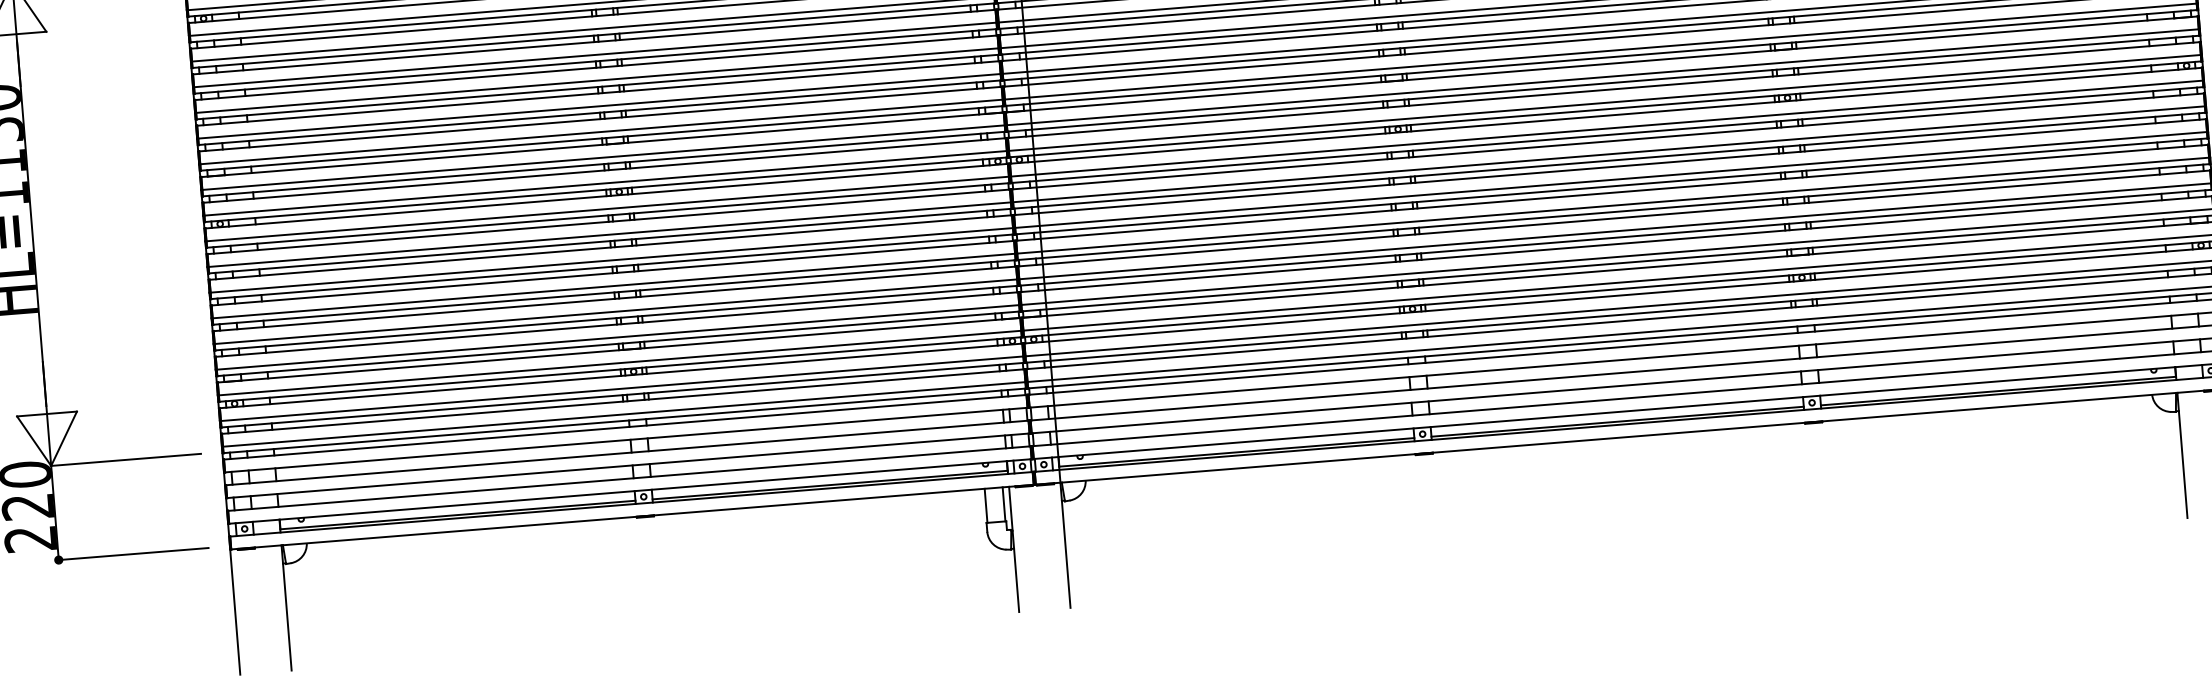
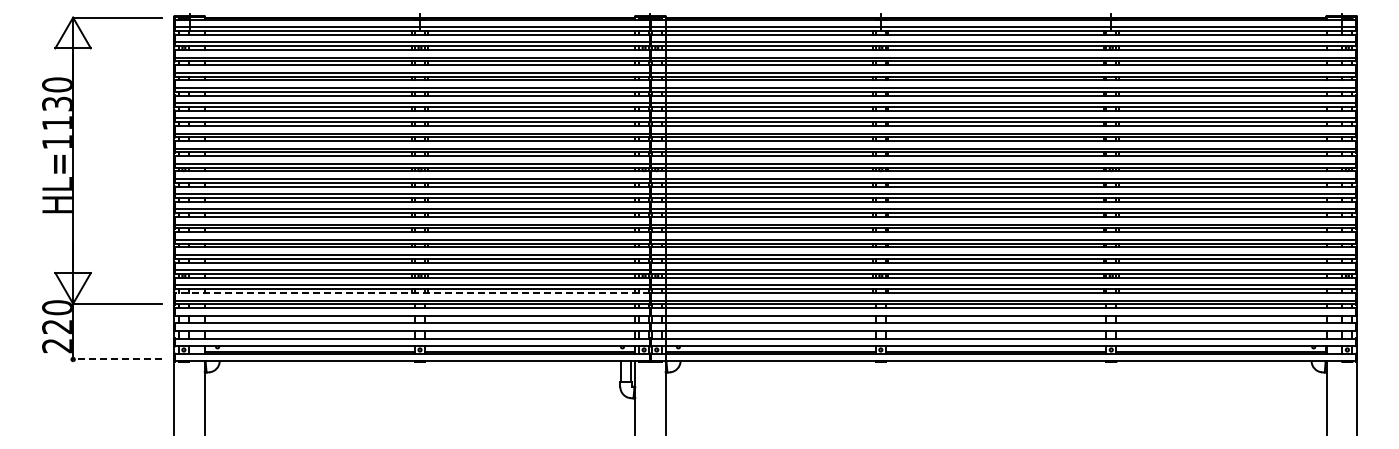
line: (621, 402) -> (411, 293), solid -> dashed
line: (132, 554) -> (116, 359), solid -> dashed

